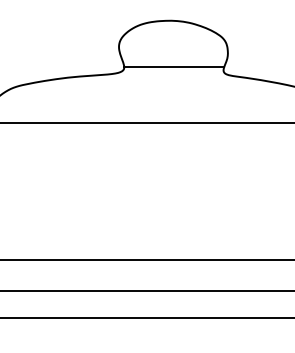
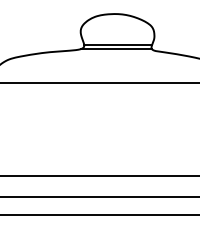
line: (170, 73) -> (115, 49), added

